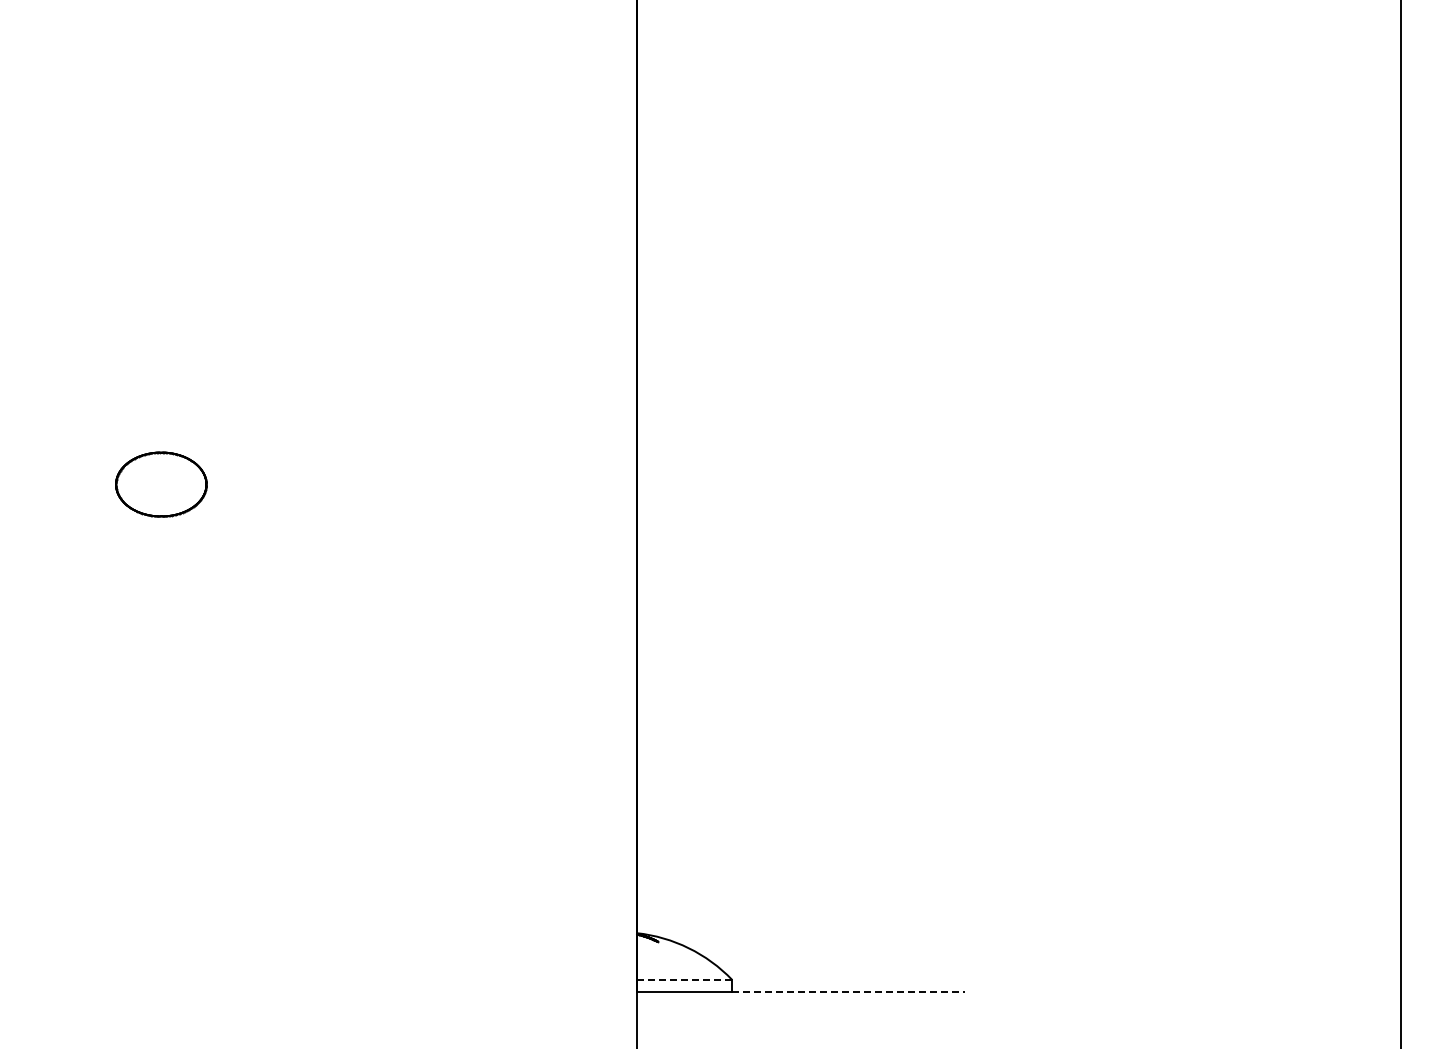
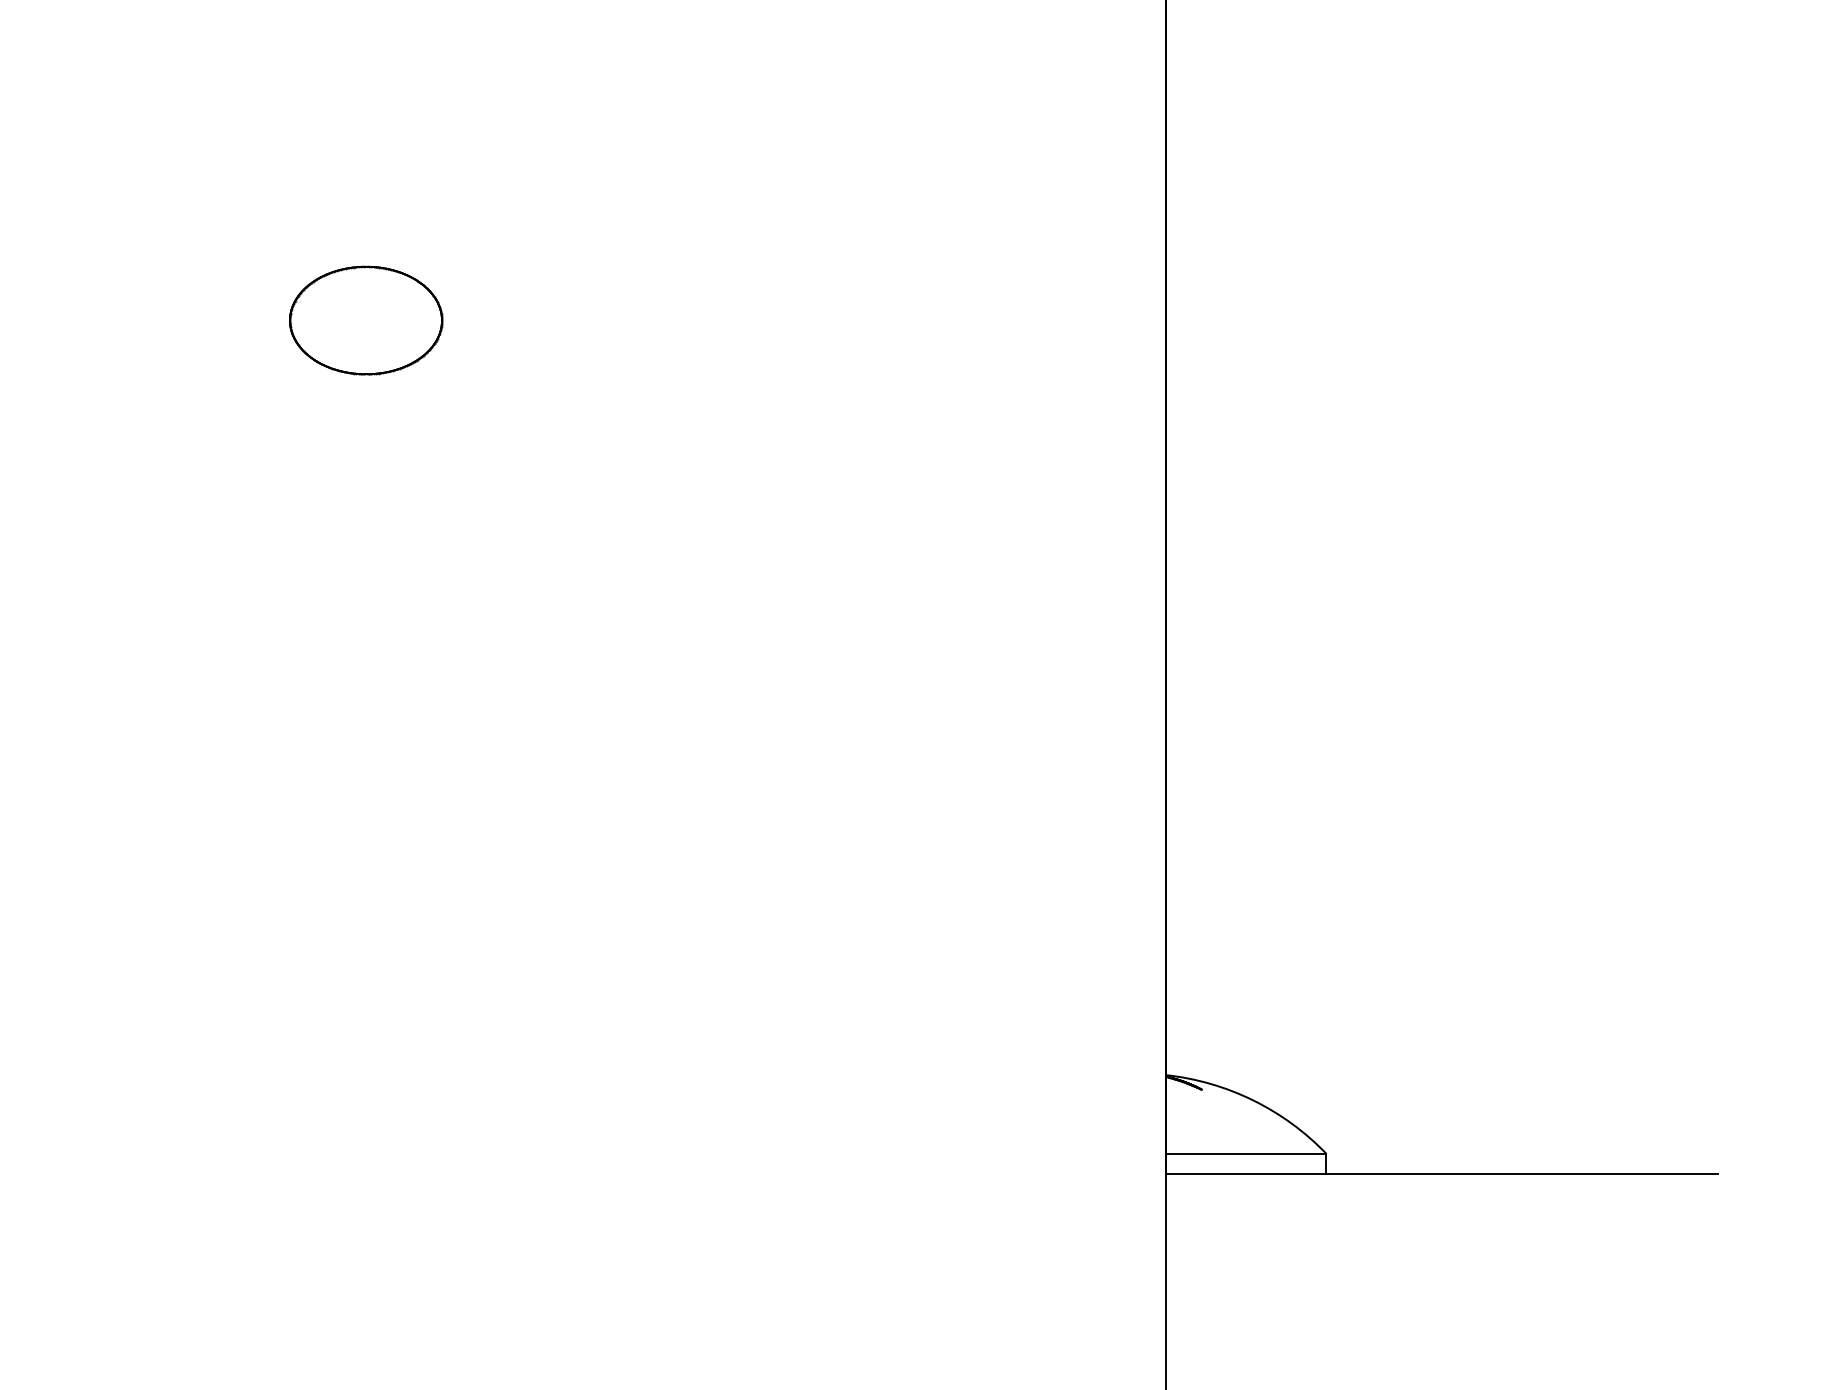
line: (684, 979) -> (1246, 1153), dashed -> solid
line: (848, 991) -> (1521, 1173), dashed -> solid

